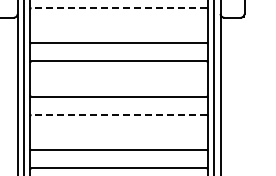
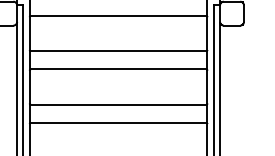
line: (119, 8) -> (119, 16), dashed -> solid
line: (119, 114) -> (119, 122), dashed -> solid

